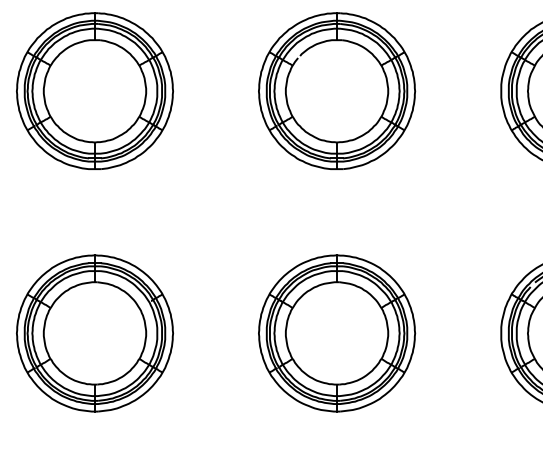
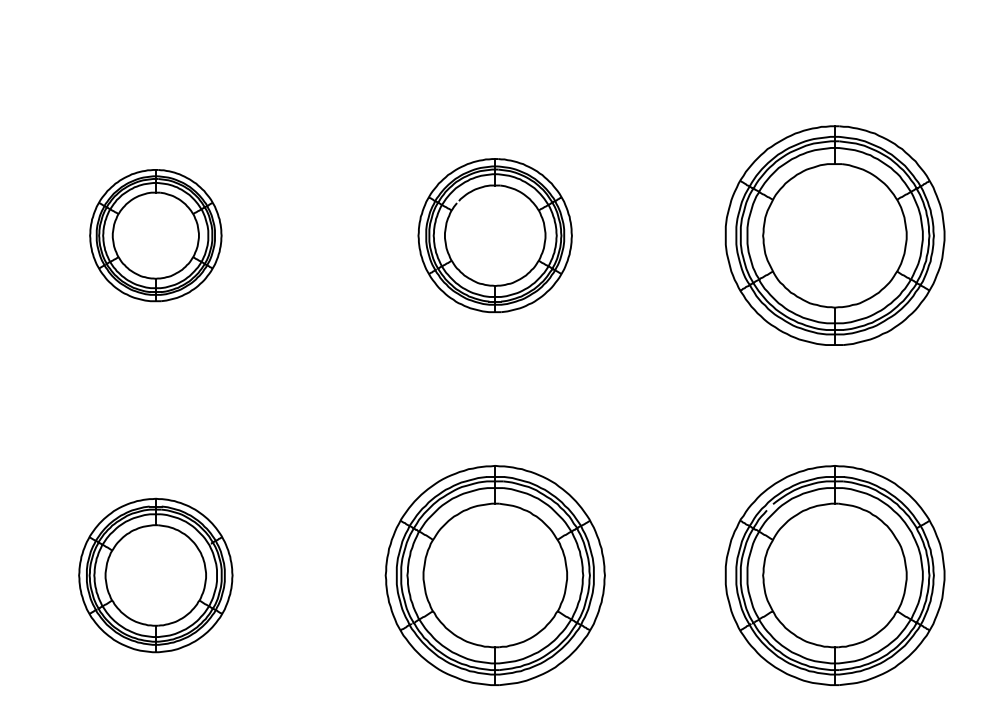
part: (94, 91) -> (155, 235), size x0.6
part: (336, 91) -> (494, 235), size x0.7
part: (94, 333) -> (155, 575), size x0.7

